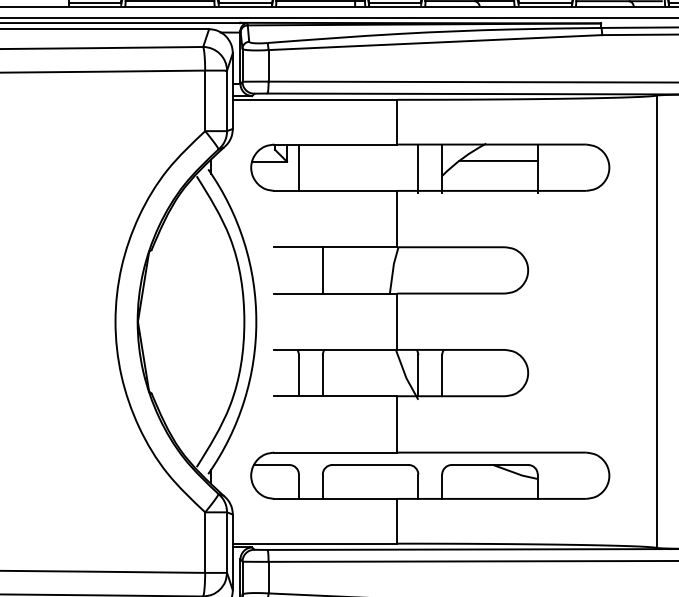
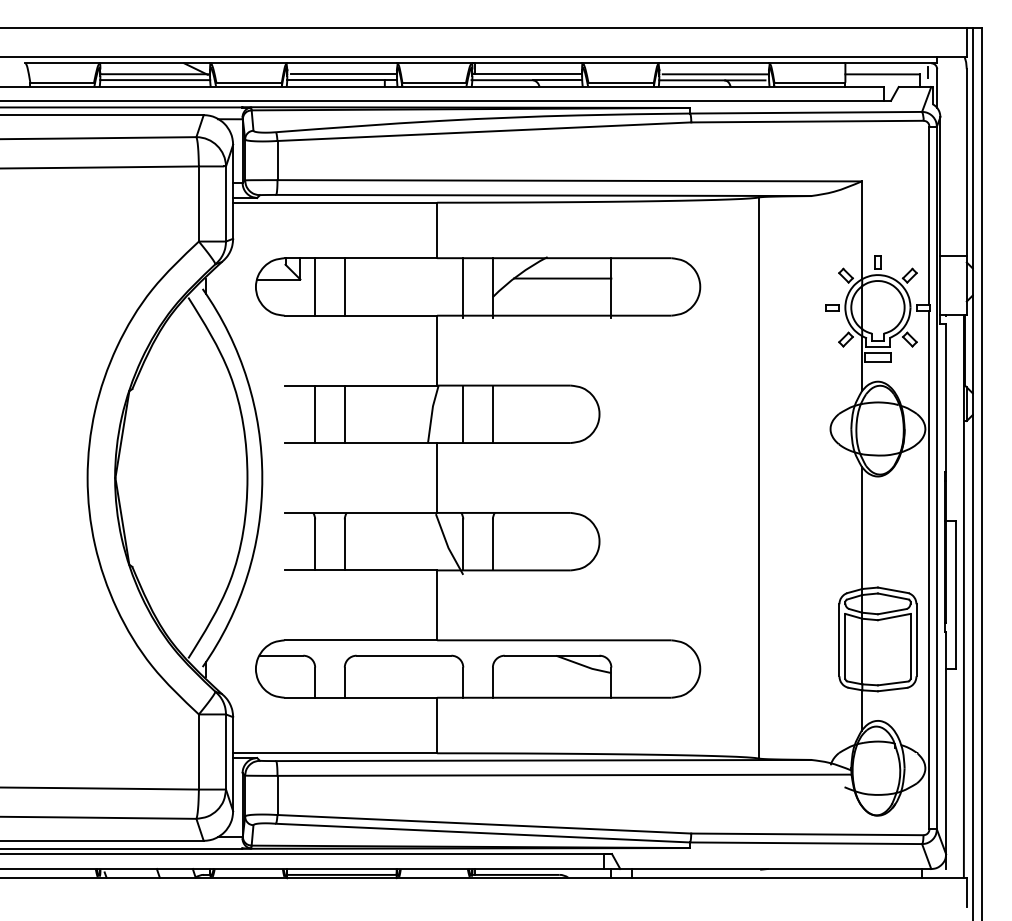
line: (322, 167) -> (344, 286), added
line: (299, 270) -> (315, 414), added
line: (418, 270) -> (463, 414), added
line: (441, 270) -> (492, 414), added

